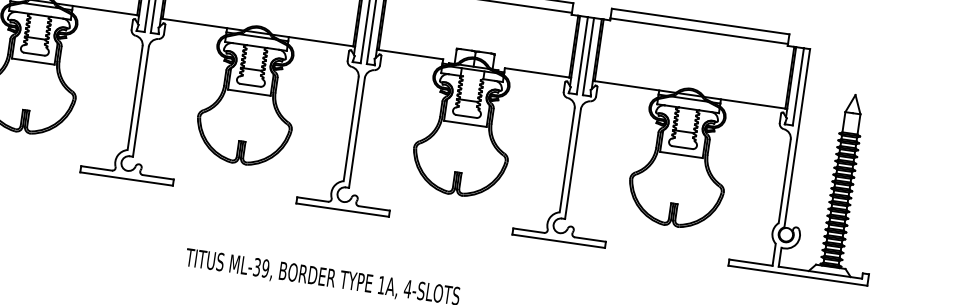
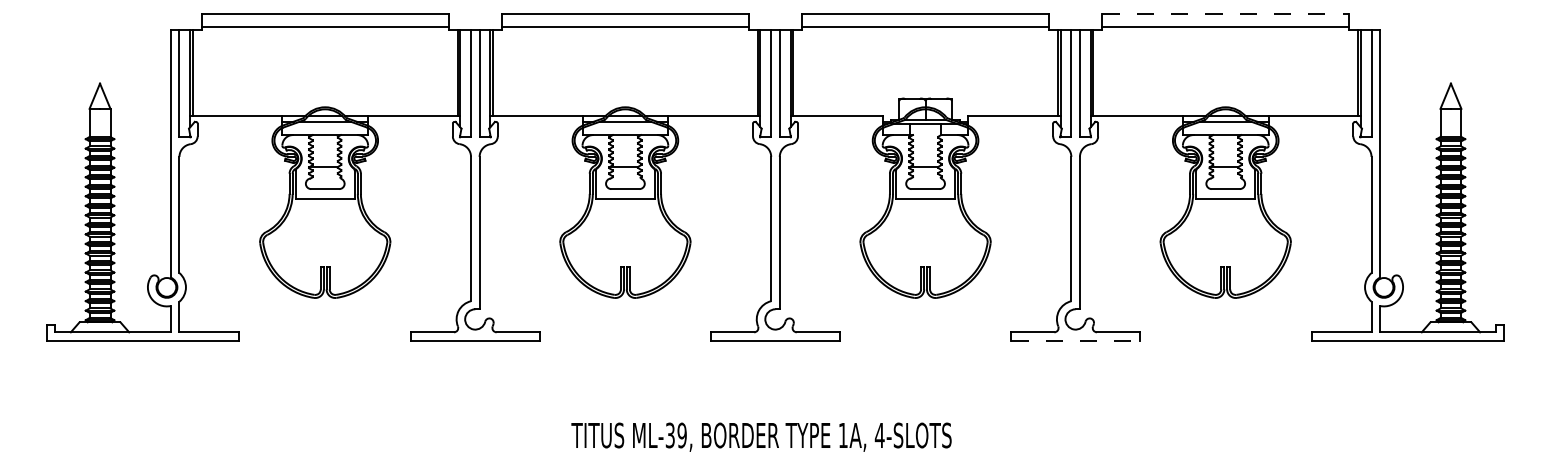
line: (701, 21) -> (1226, 13), solid -> dashed
line: (559, 241) -> (1076, 340), solid -> dashed

